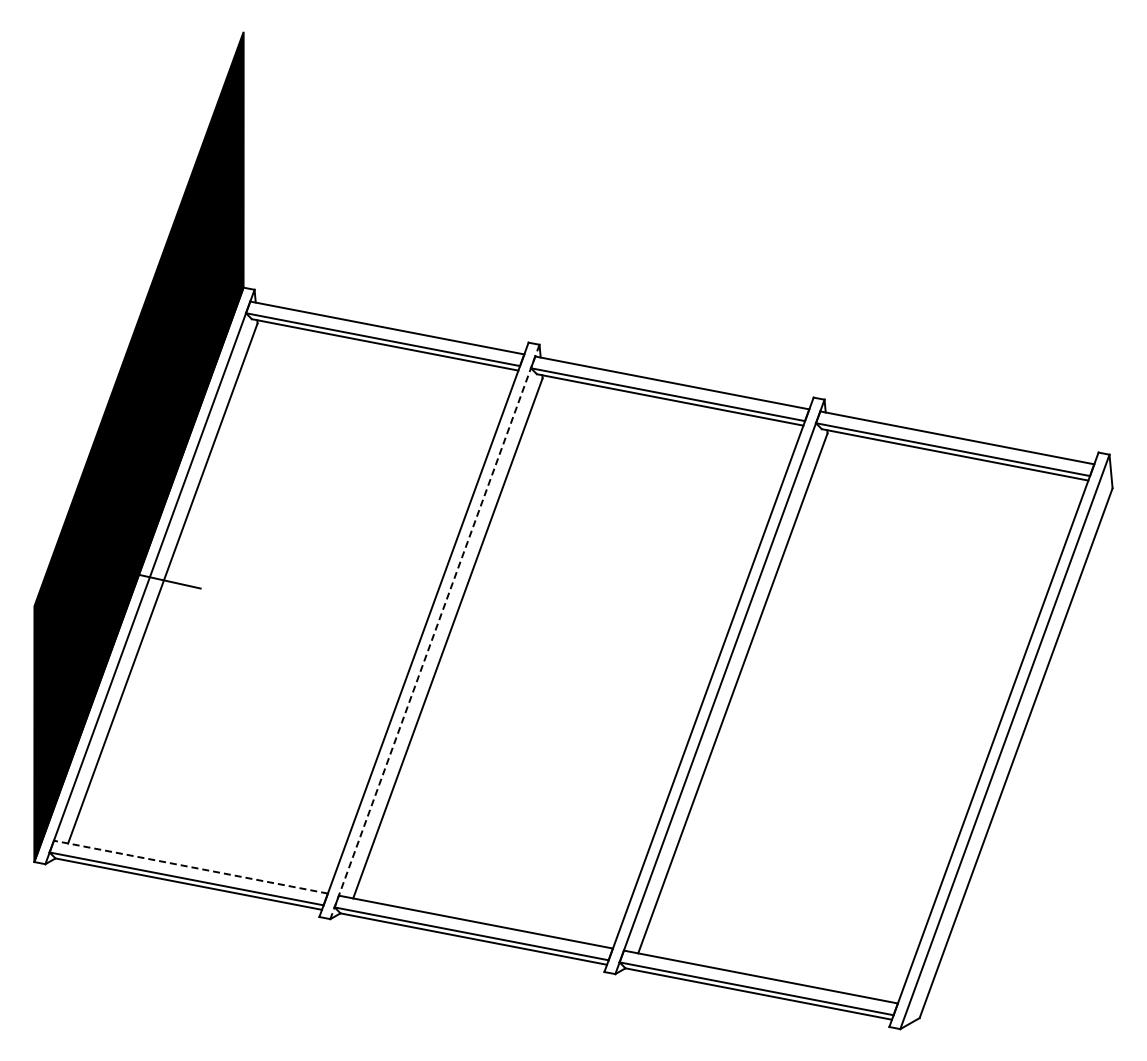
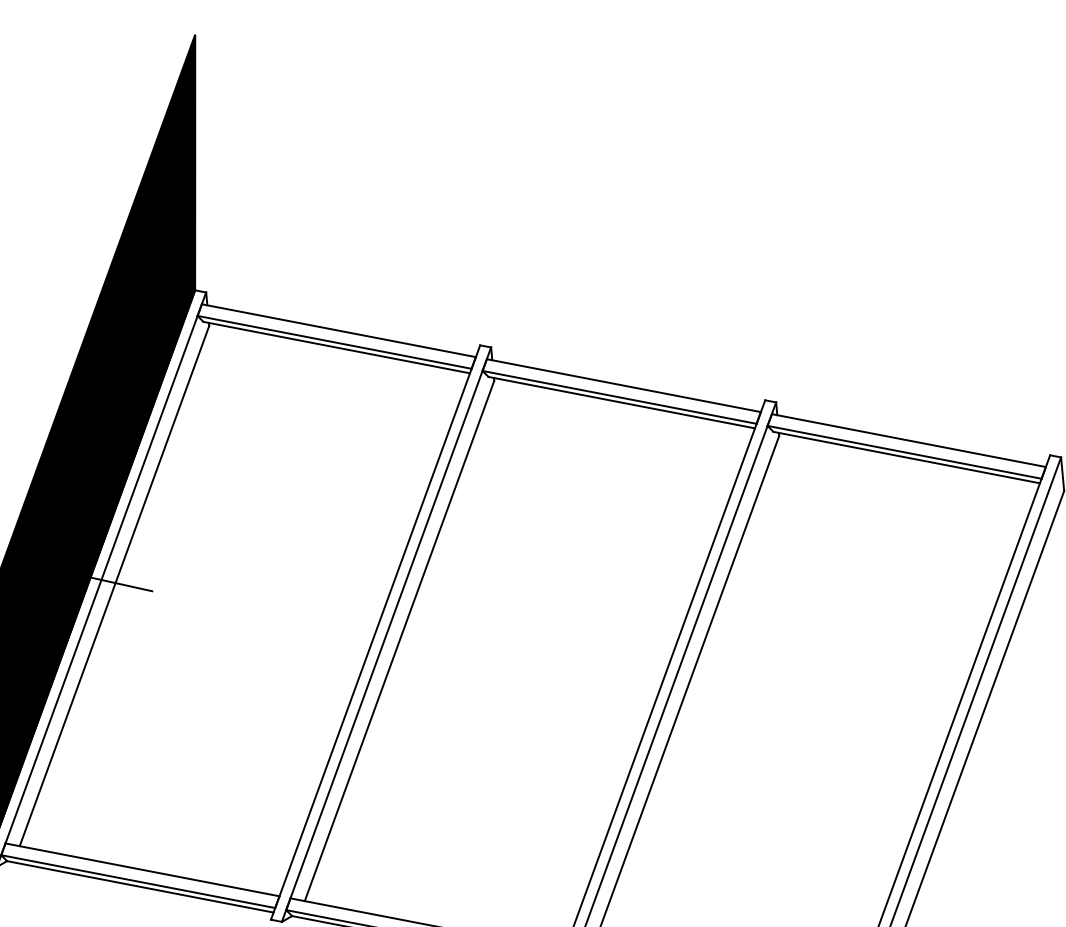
line: (434, 631) -> (386, 634), dashed -> solid
line: (190, 867) -> (142, 870), dashed -> solid

